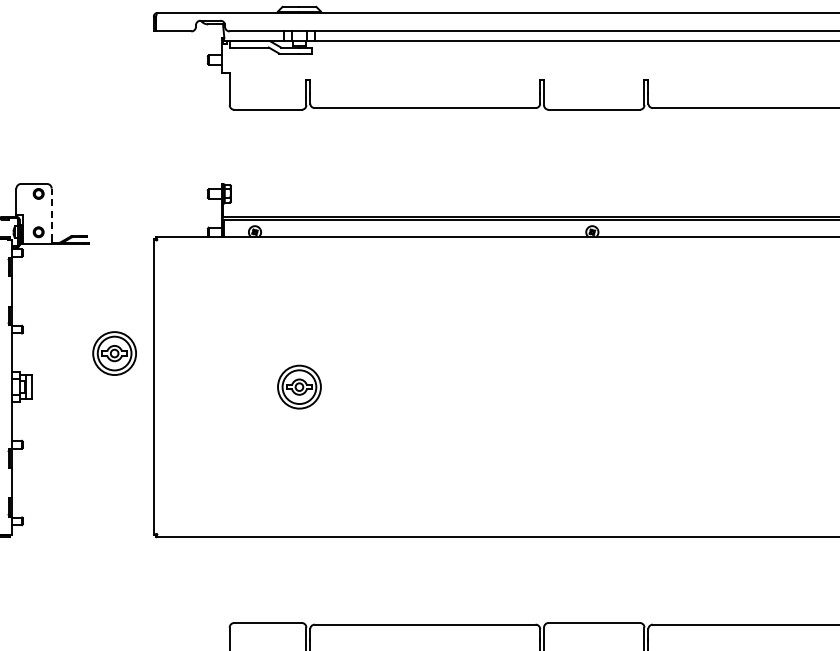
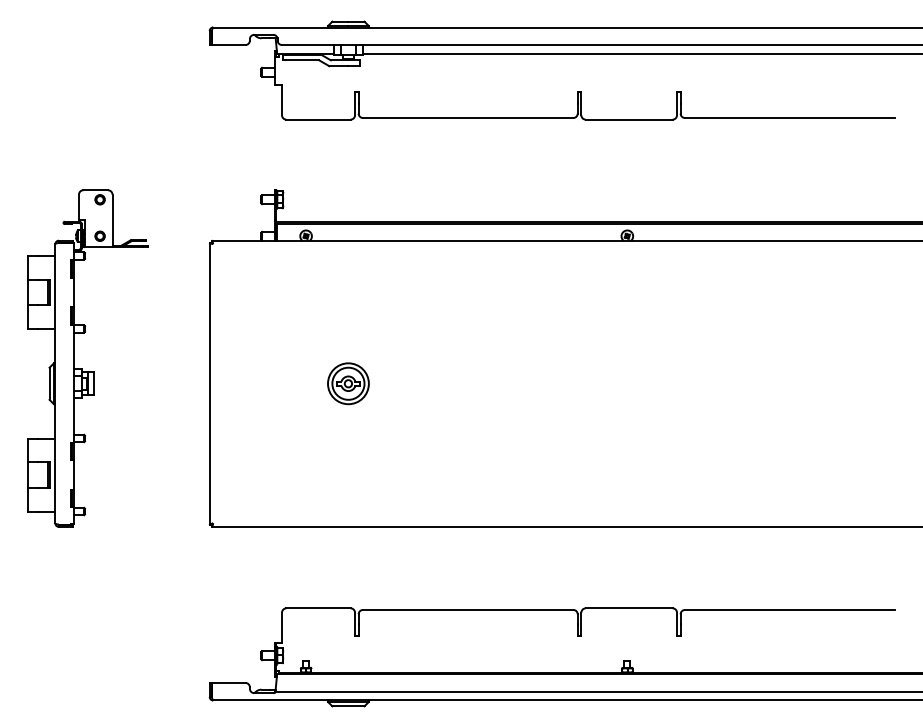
line: (51, 214) -> (112, 219), dashed -> solid
part: (114, 353) -> (172, 351), removed

